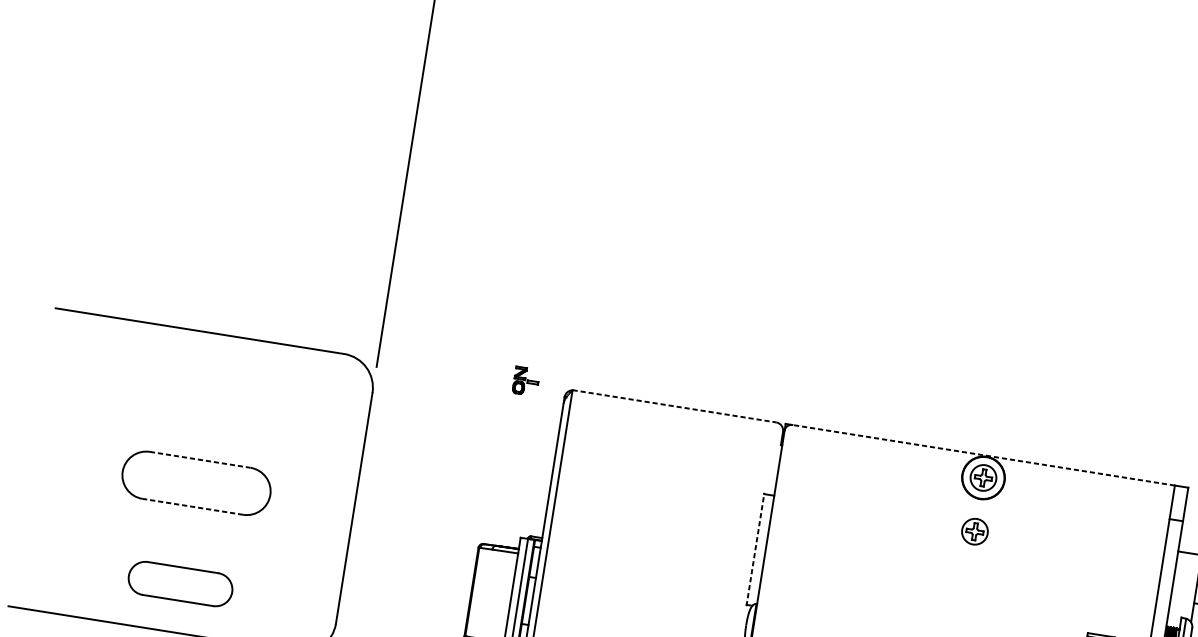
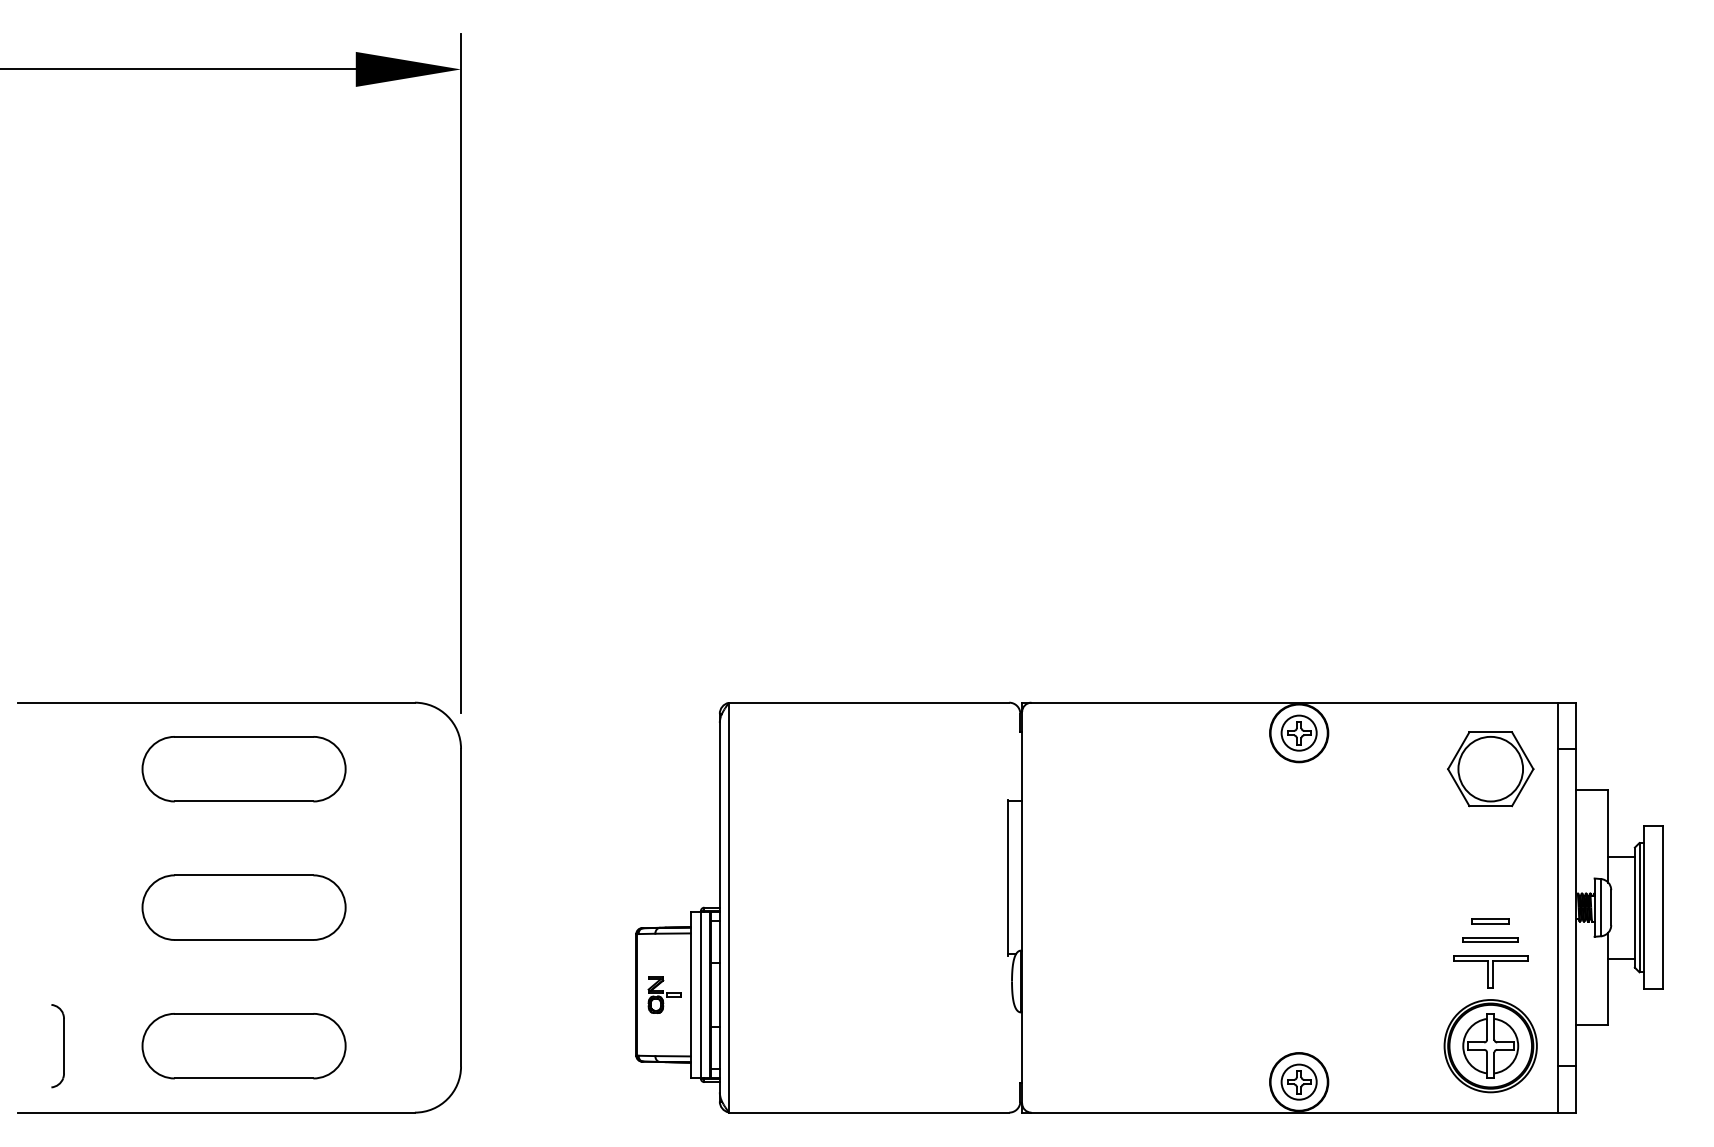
part: (525, 381) -> (664, 994), moved
part: (212, 382) -> (243, 769), added
line: (674, 406) -> (869, 702), dashed -> solid
line: (983, 455) -> (1294, 702), dashed -> solid
line: (200, 460) -> (244, 875), dashed -> solid
line: (192, 506) -> (243, 939), dashed -> solid
part: (1118, 526) -> (1490, 769), added
part: (974, 531) -> (1298, 806), removed
line: (755, 549) -> (1008, 877), dashed -> solid
part: (44, 562) -> (57, 1046), added
part: (180, 584) -> (243, 1046), size x1.43

